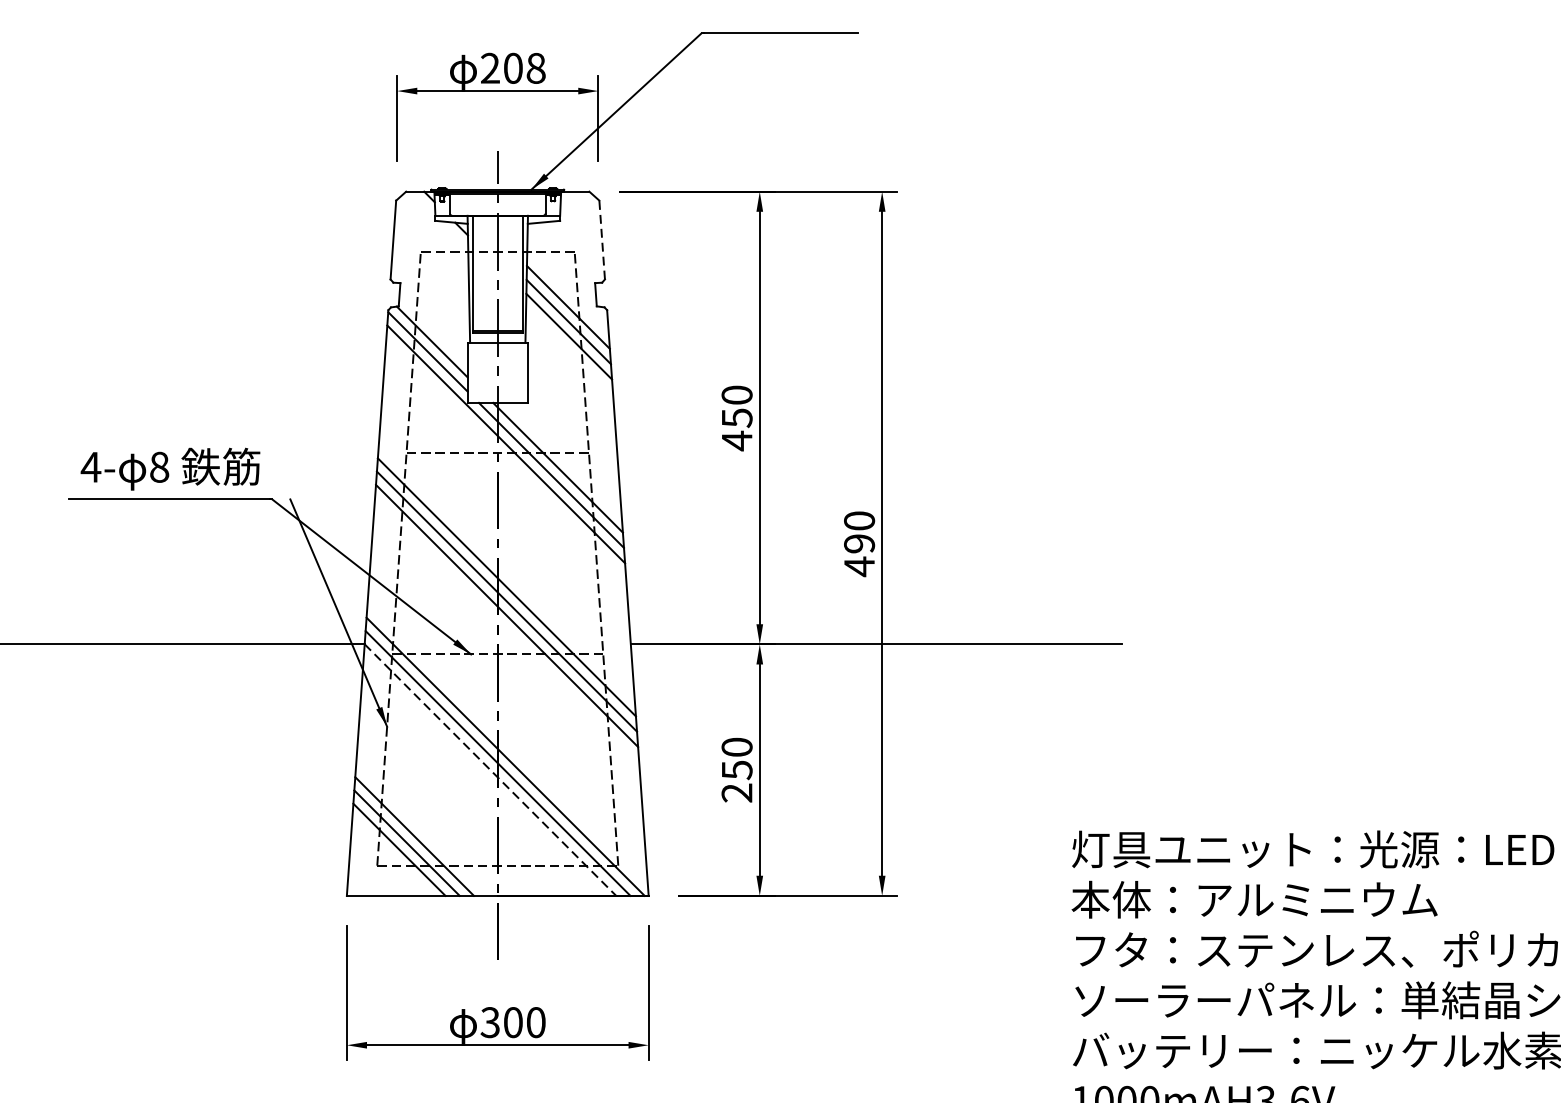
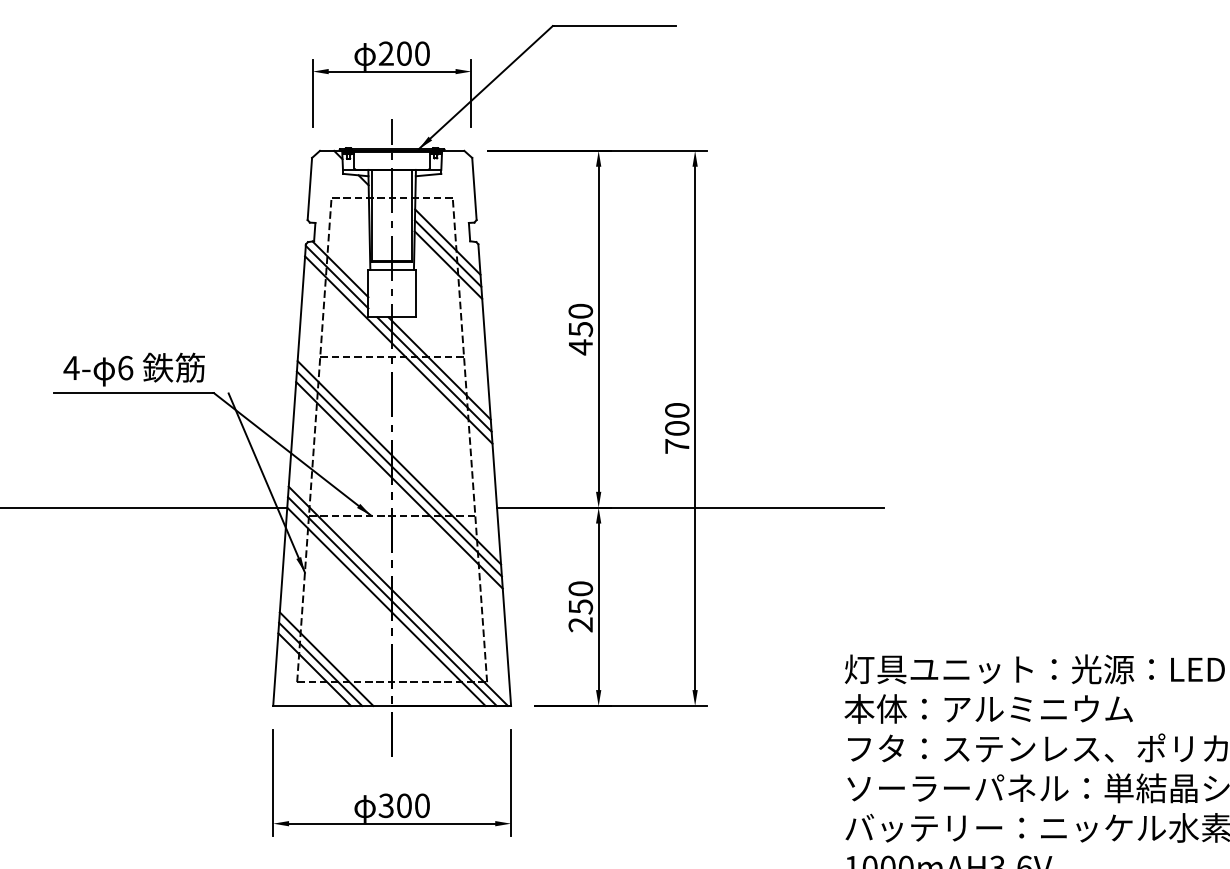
text: (536, 68) -> (422, 53), 208 -> 200
line: (602, 239) -> (474, 188), dashed -> solid
text: (159, 466) -> (125, 367), 8 -> 6
text: (859, 555) -> (677, 437), 490 -> 700
line: (490, 770) -> (386, 607), dashed -> solid

